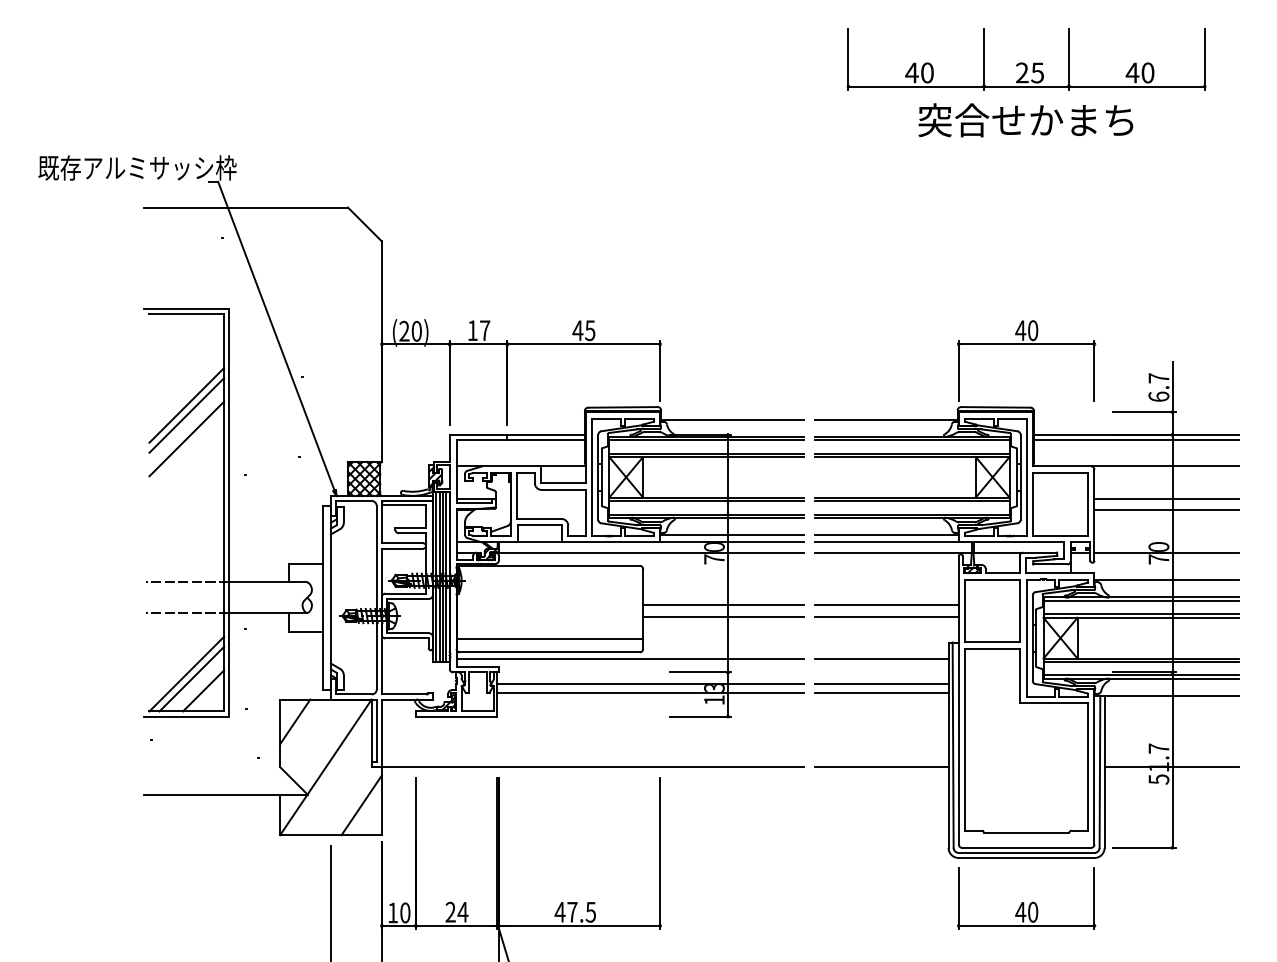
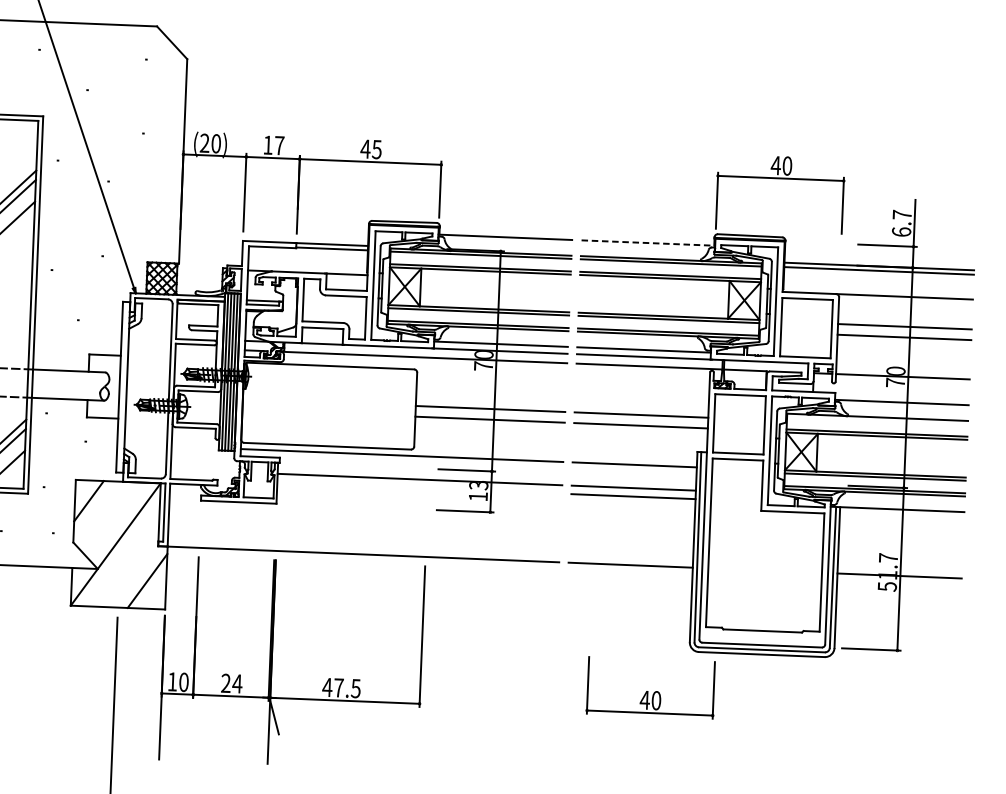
line: (887, 419) -> (649, 242), solid -> dashed
line: (1140, 600) -> (876, 420), removed
line: (549, 638) -> (327, 433), removed
line: (650, 693) -> (419, 488), removed
part: (1026, 898) -> (650, 687), moved

